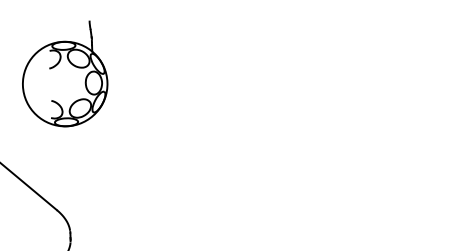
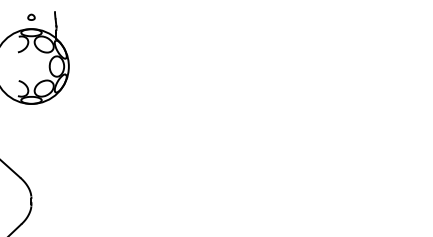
part: (63, 27) -> (31, 16), added

